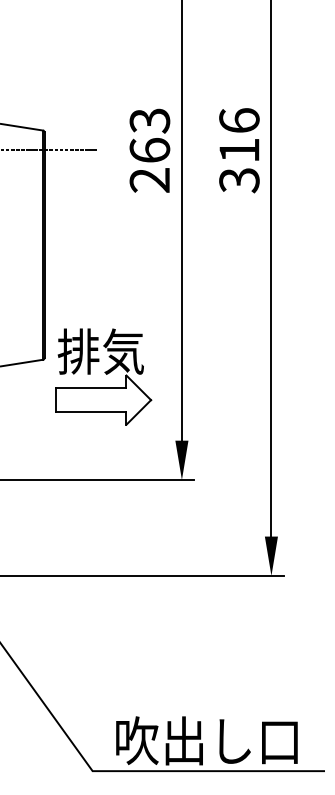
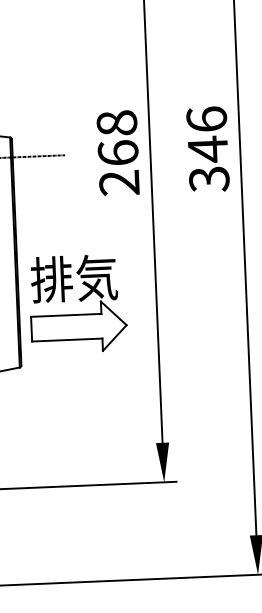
text: (149, 120) -> (116, 122), 263 -> 268
text: (239, 150) -> (208, 149), 316 -> 346
part: (103, 376) -> (77, 303), moved

